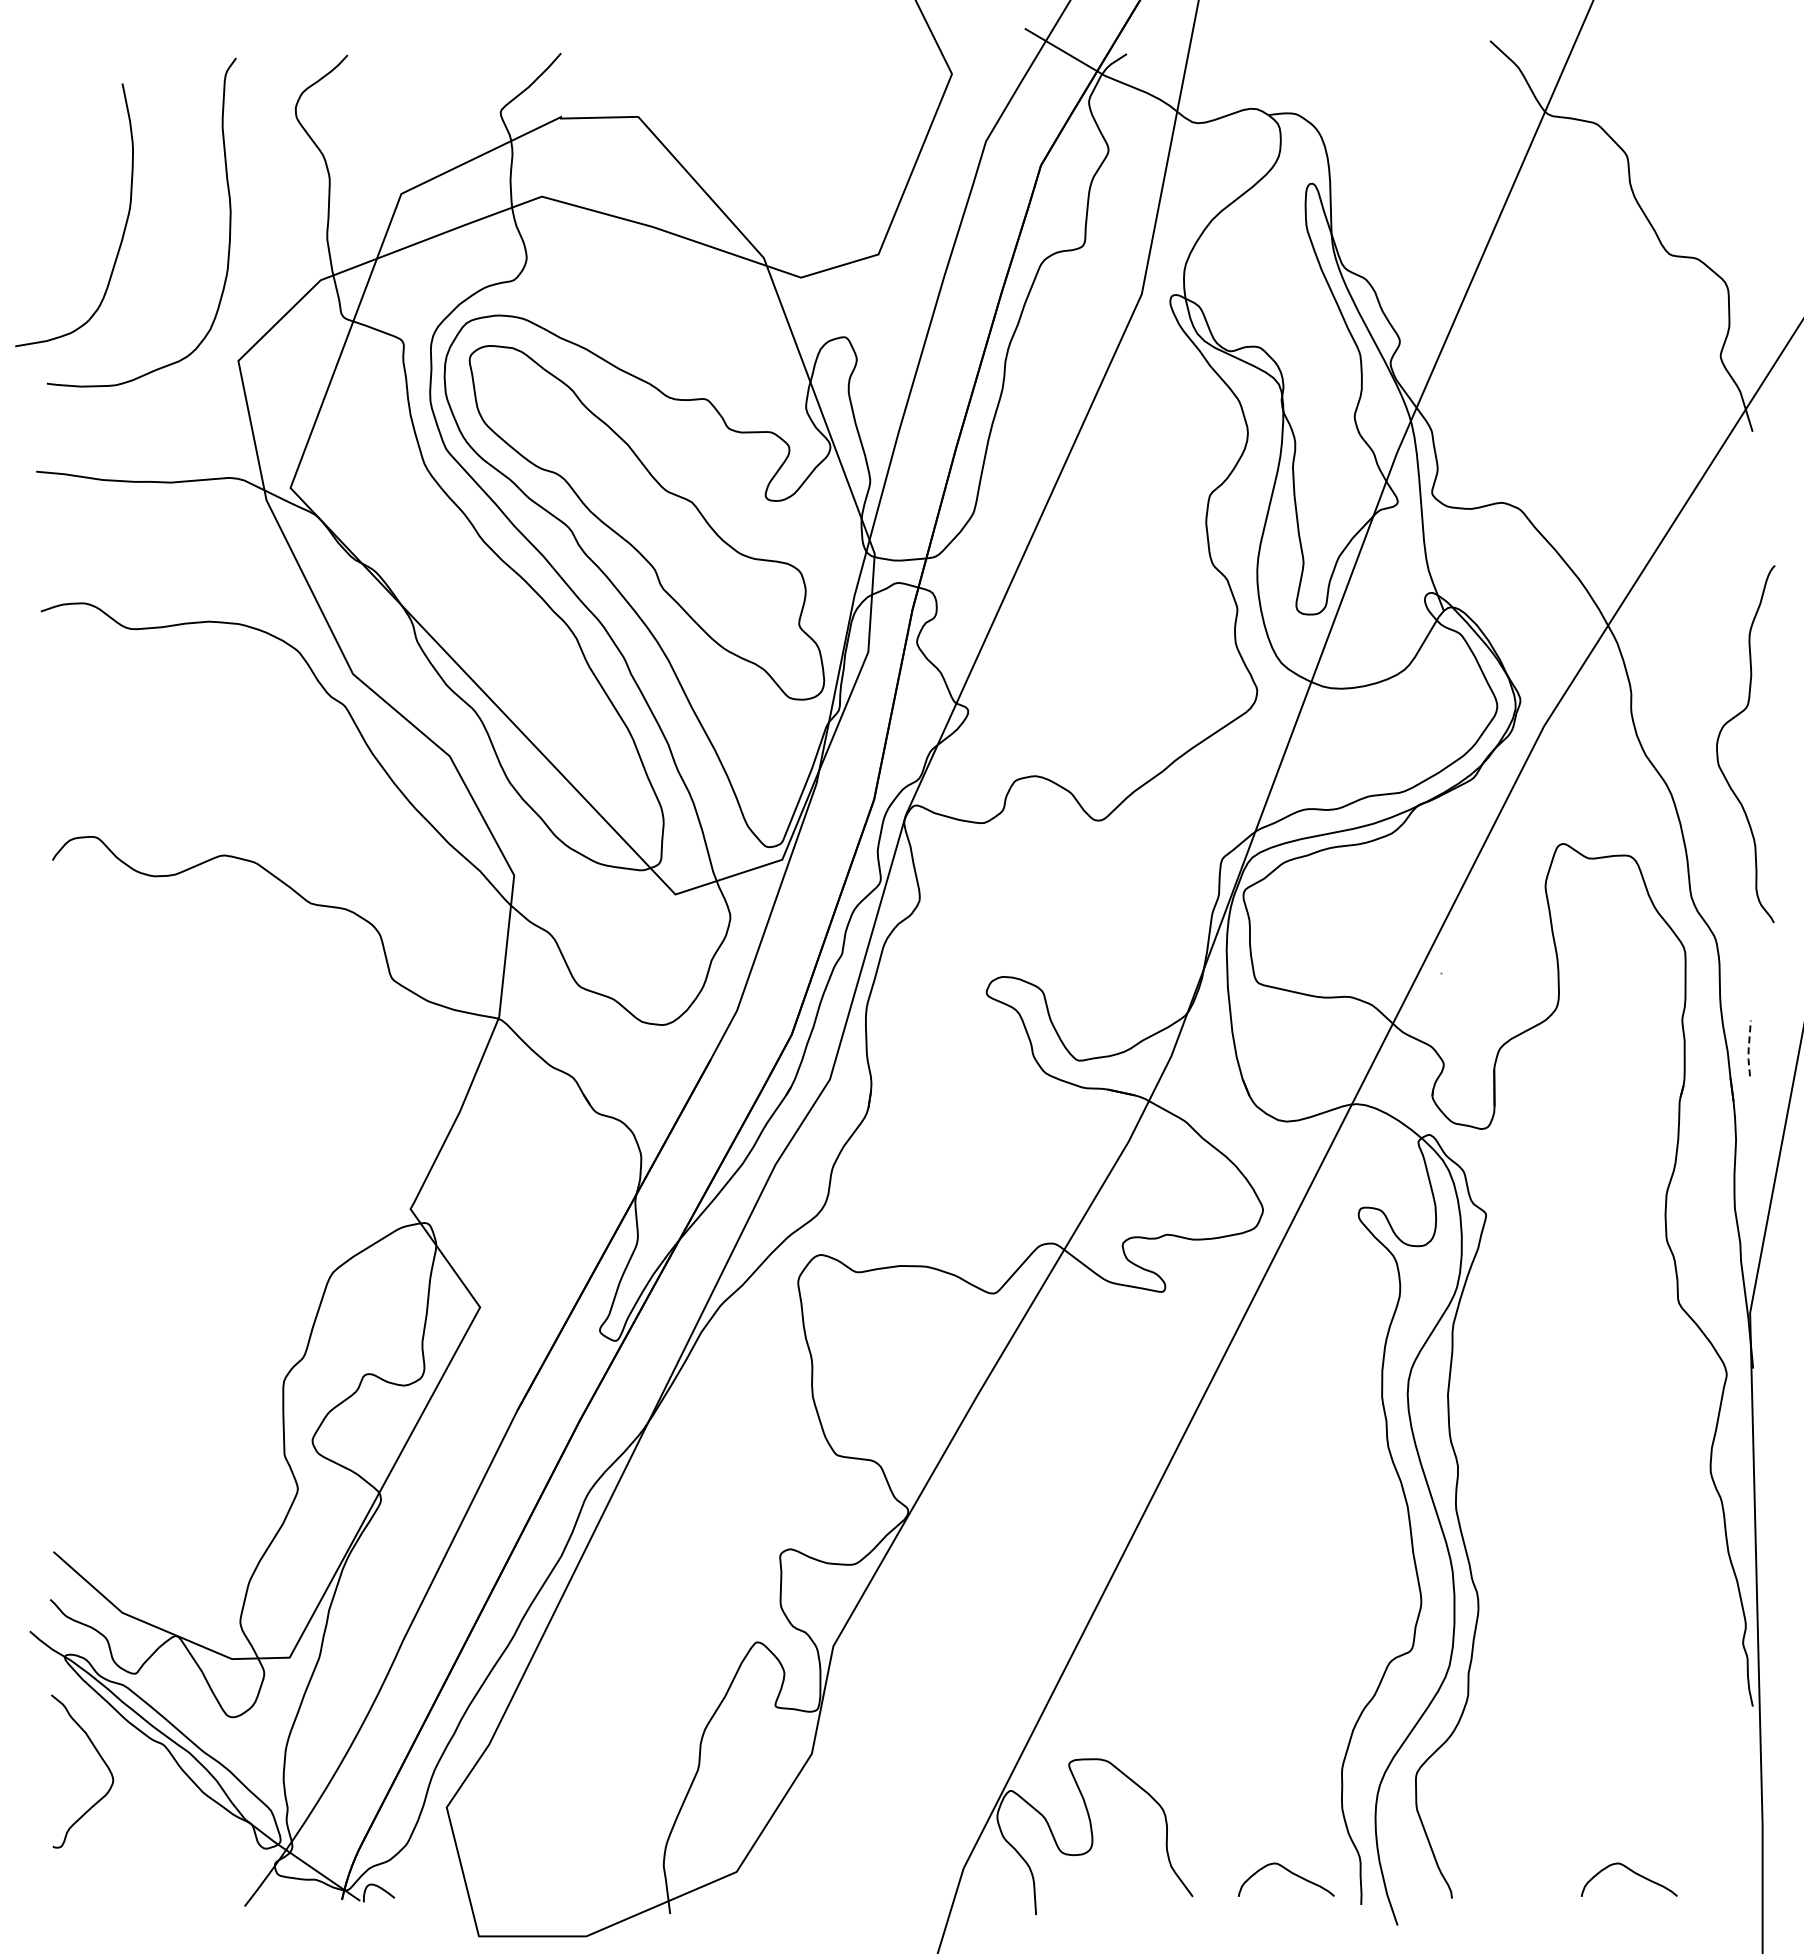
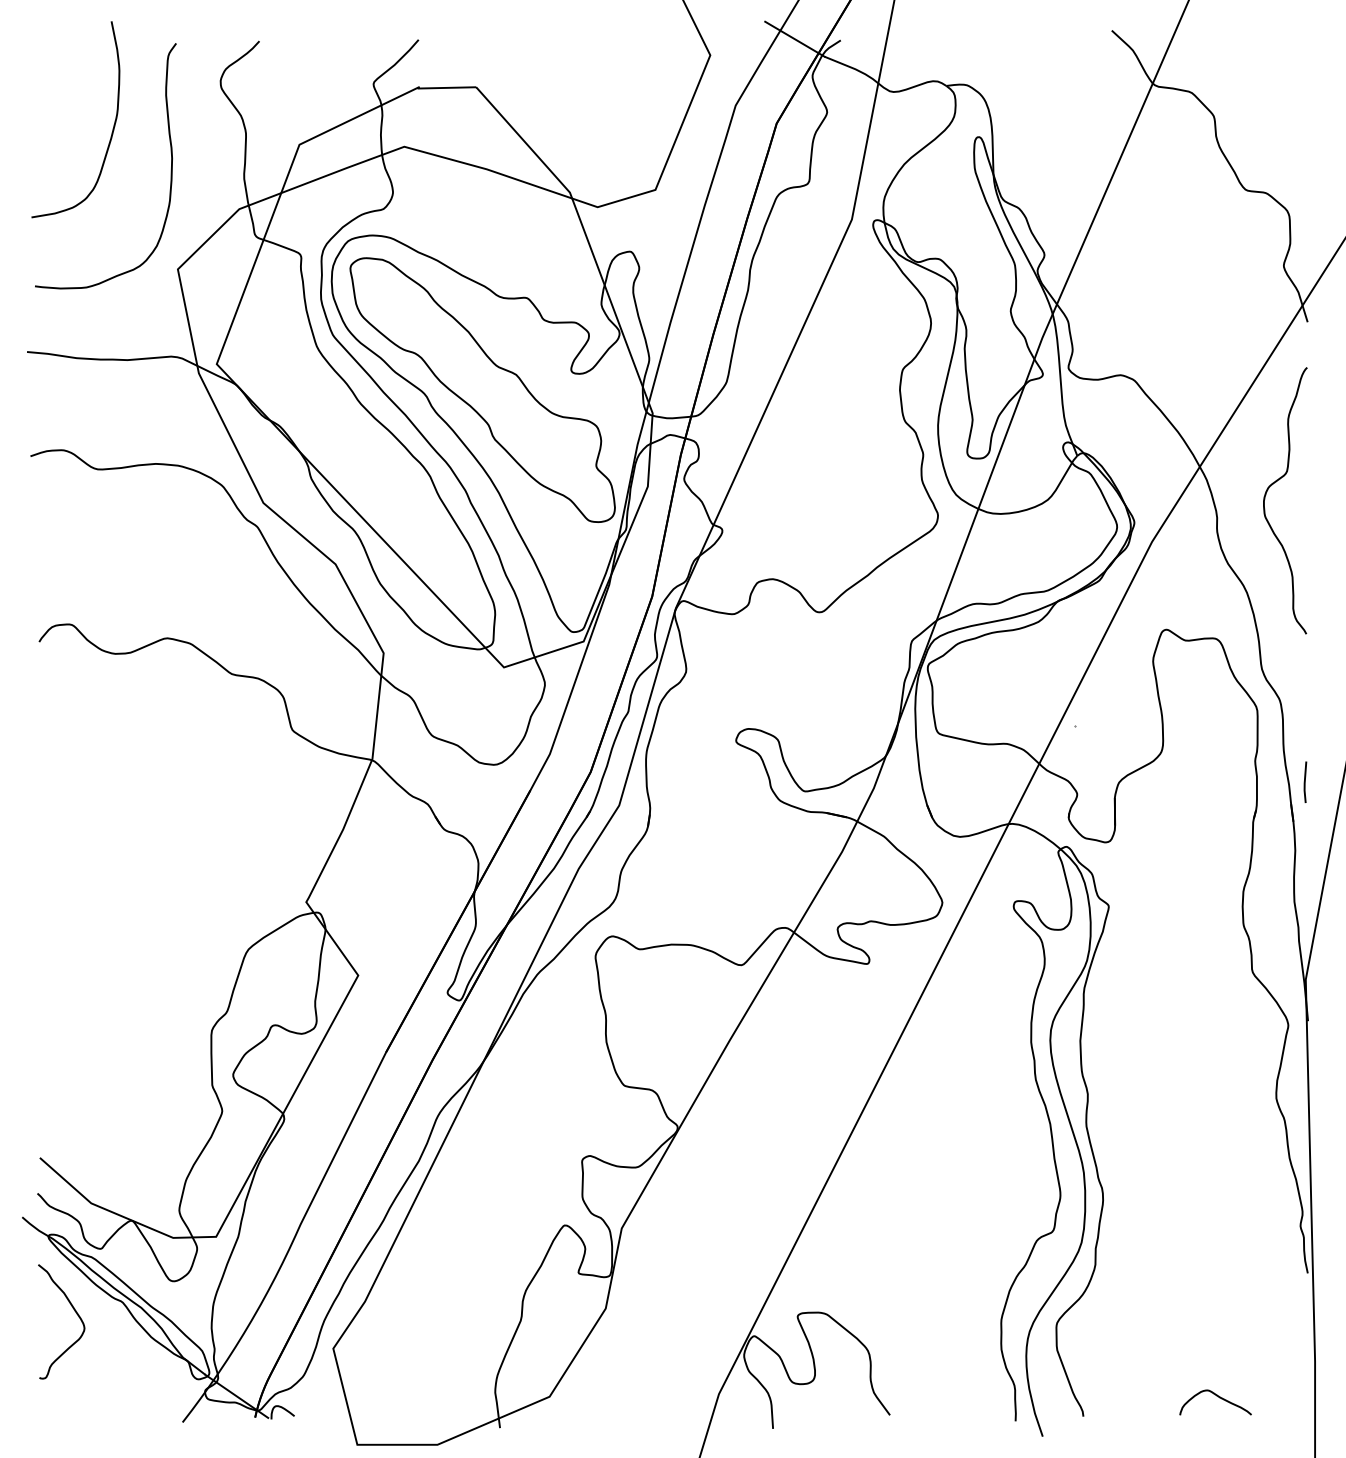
curve: (124, 226) -> (113, 128), moved
curve: (1720, 735) -> (1266, 494), moved
line: (1748, 1048) -> (1304, 782), dashed -> solid
curve: (1289, 1872) -> (962, 1397), removed

